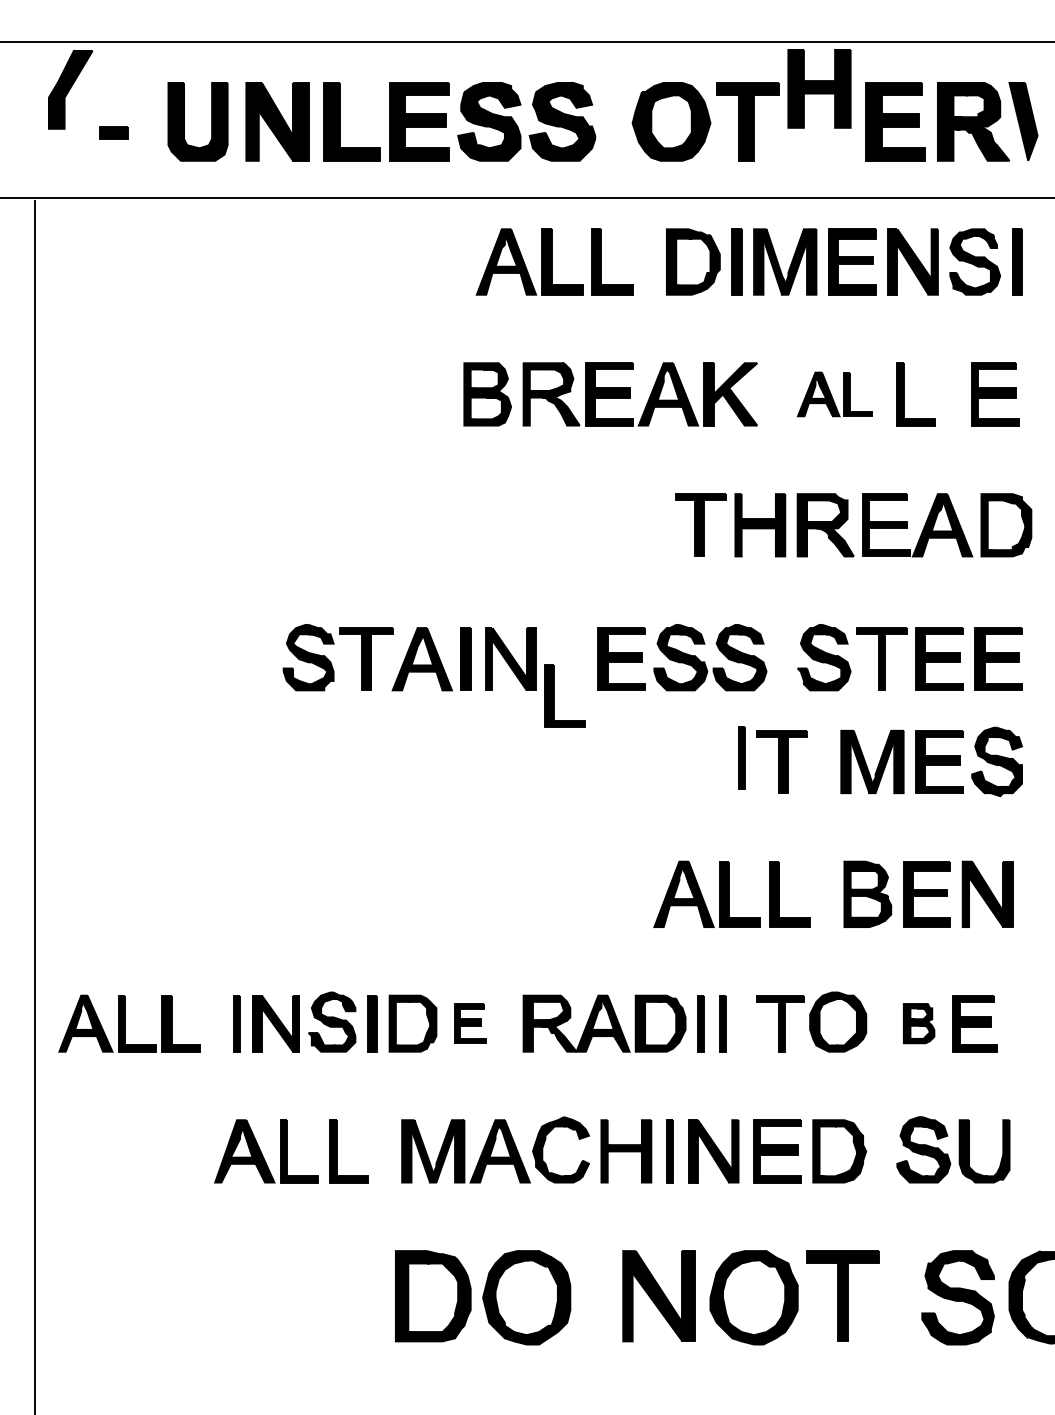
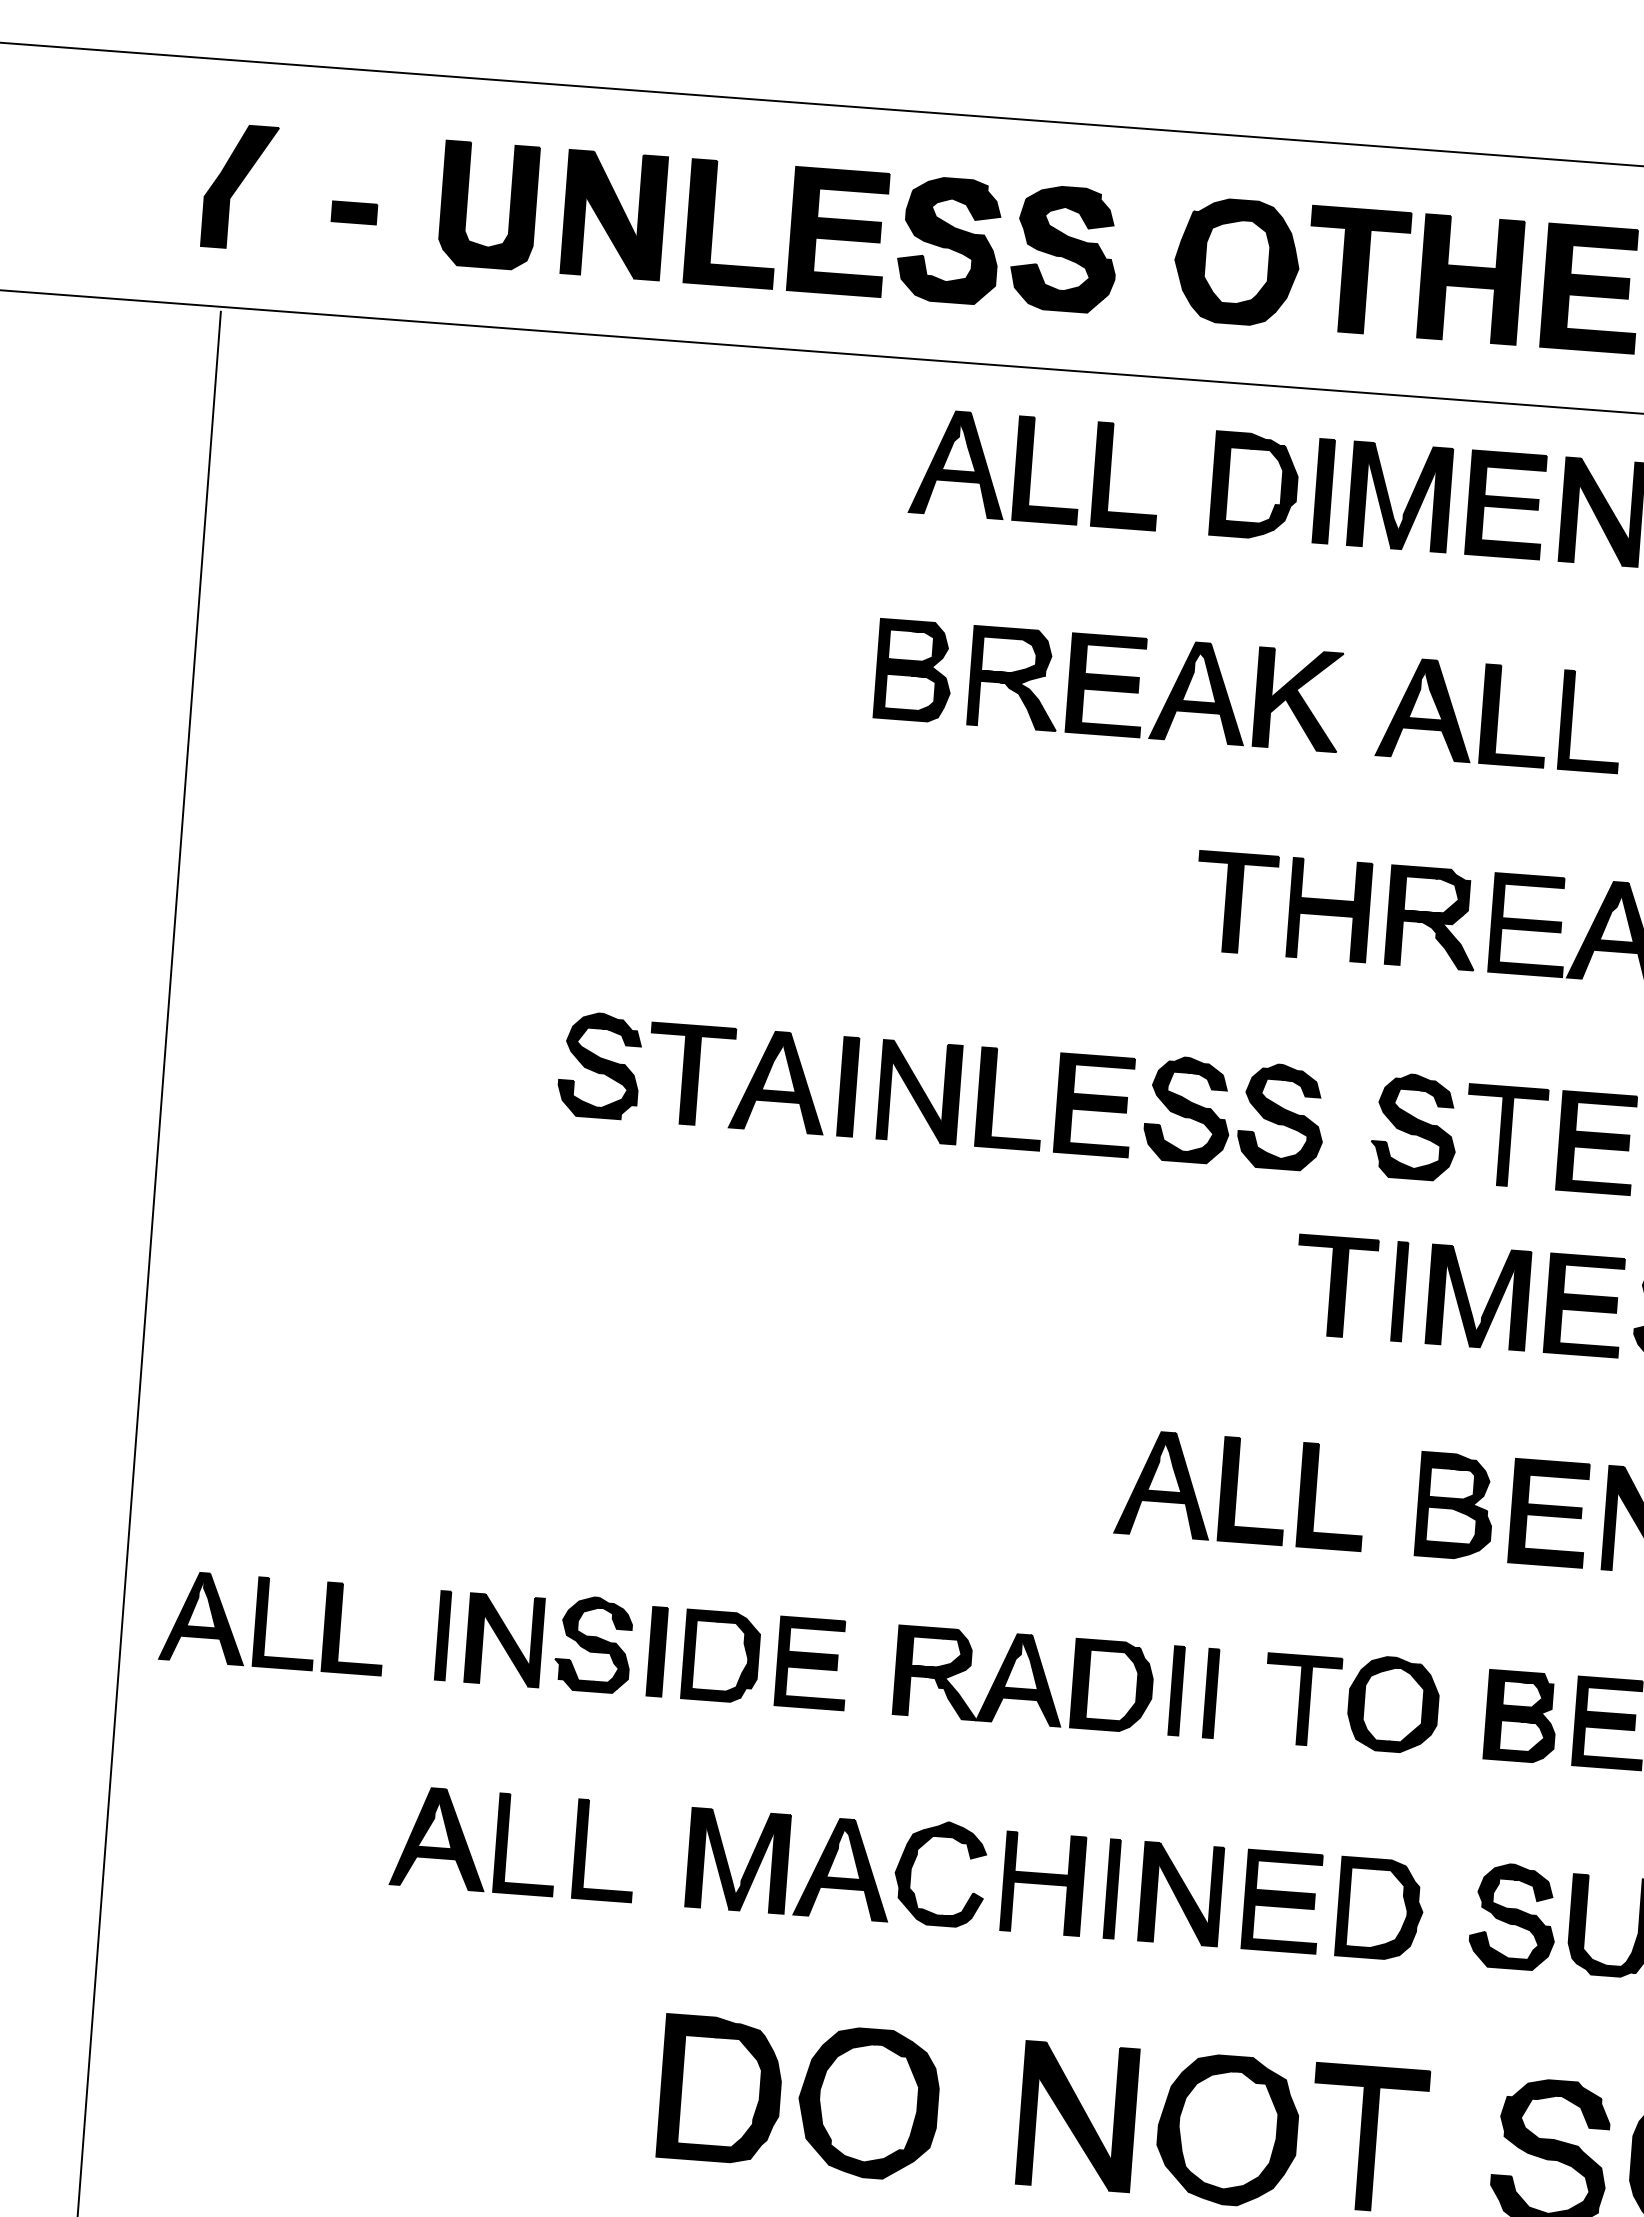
part: (819, 88) -> (1470, 278), moved
part: (70, 89) -> (239, 186), moved
part: (834, 394) -> (1462, 712), size x1.43
part: (554, 695) -> (994, 1096), moved
part: (741, 757) -> (1399, 1290), moved
part: (470, 1023) -> (812, 1663), size x1.43
part: (918, 1023) -> (1520, 1716), size x1.43

